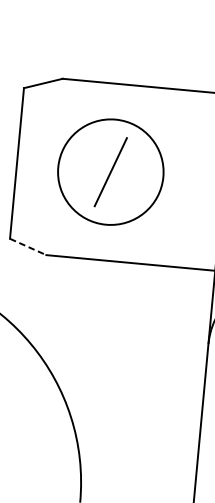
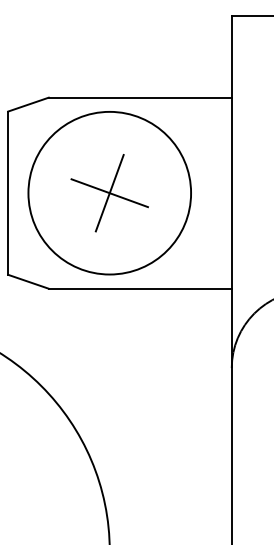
circle: (110, 171) -> (109, 192), size x1.43
line: (110, 172) -> (109, 193), added
line: (28, 246) -> (28, 281), dashed -> solid

